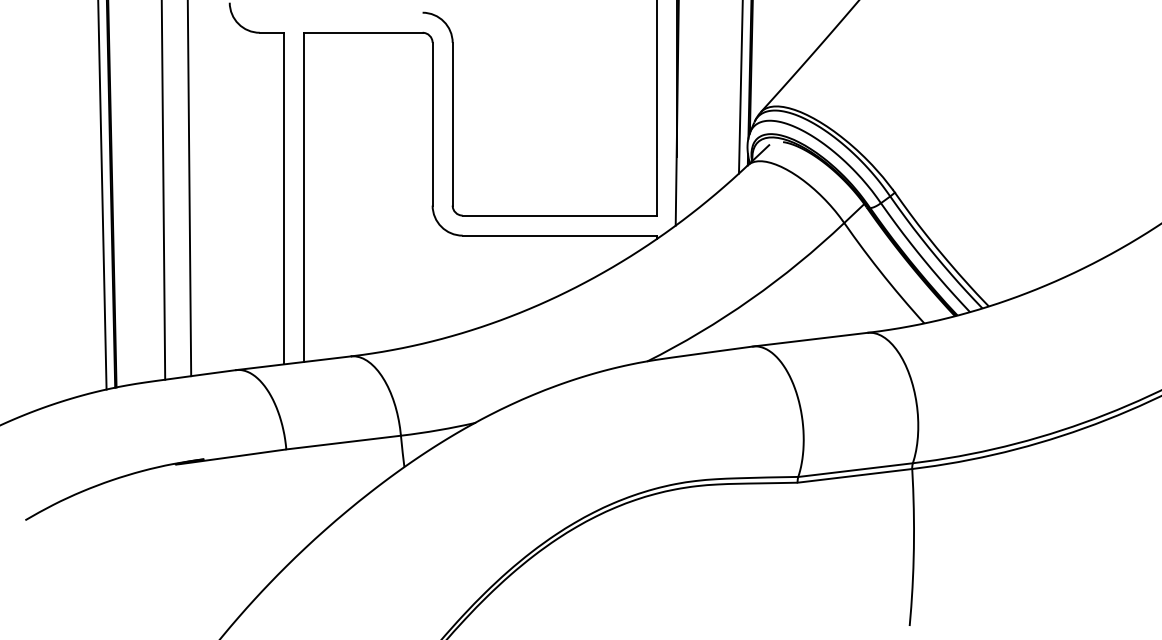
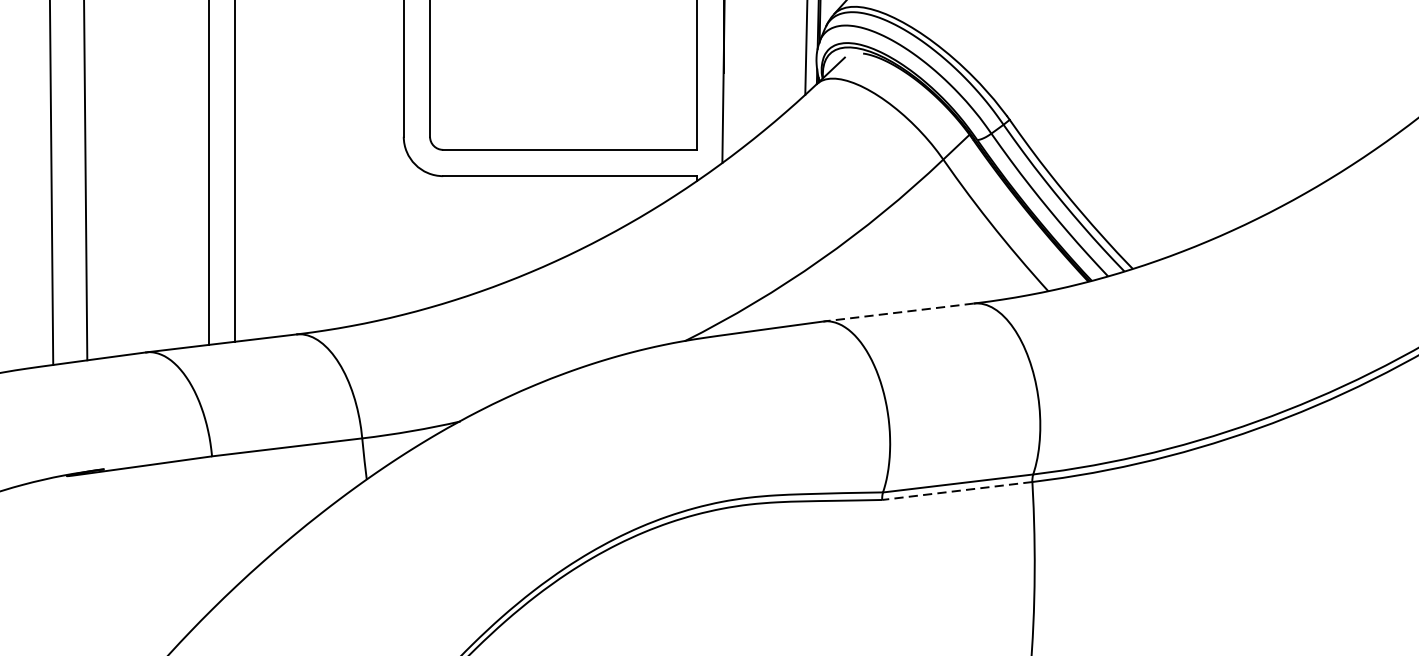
line: (810, 339) -> (899, 312), solid -> dashed
line: (854, 475) -> (956, 490), solid -> dashed

